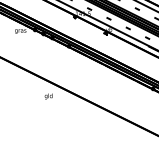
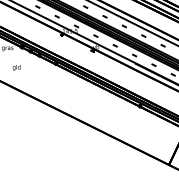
text: (48, 96) -> (16, 67), moved

